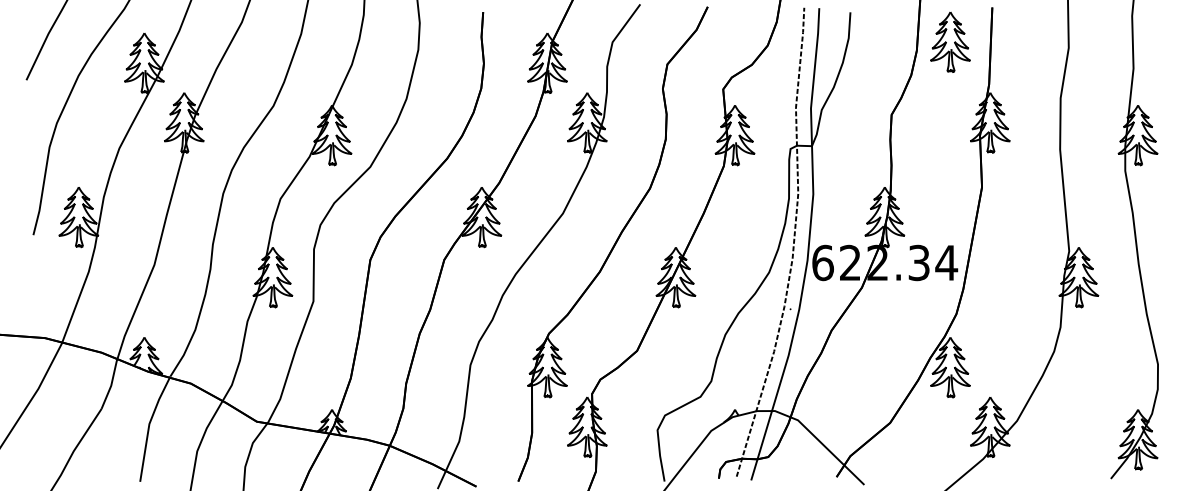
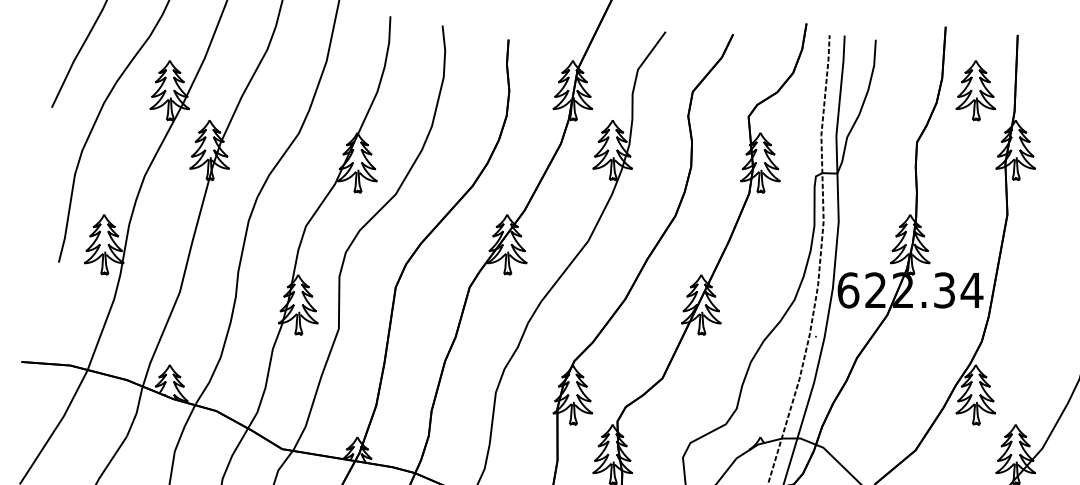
part: (950, 41) -> (975, 89), moved

